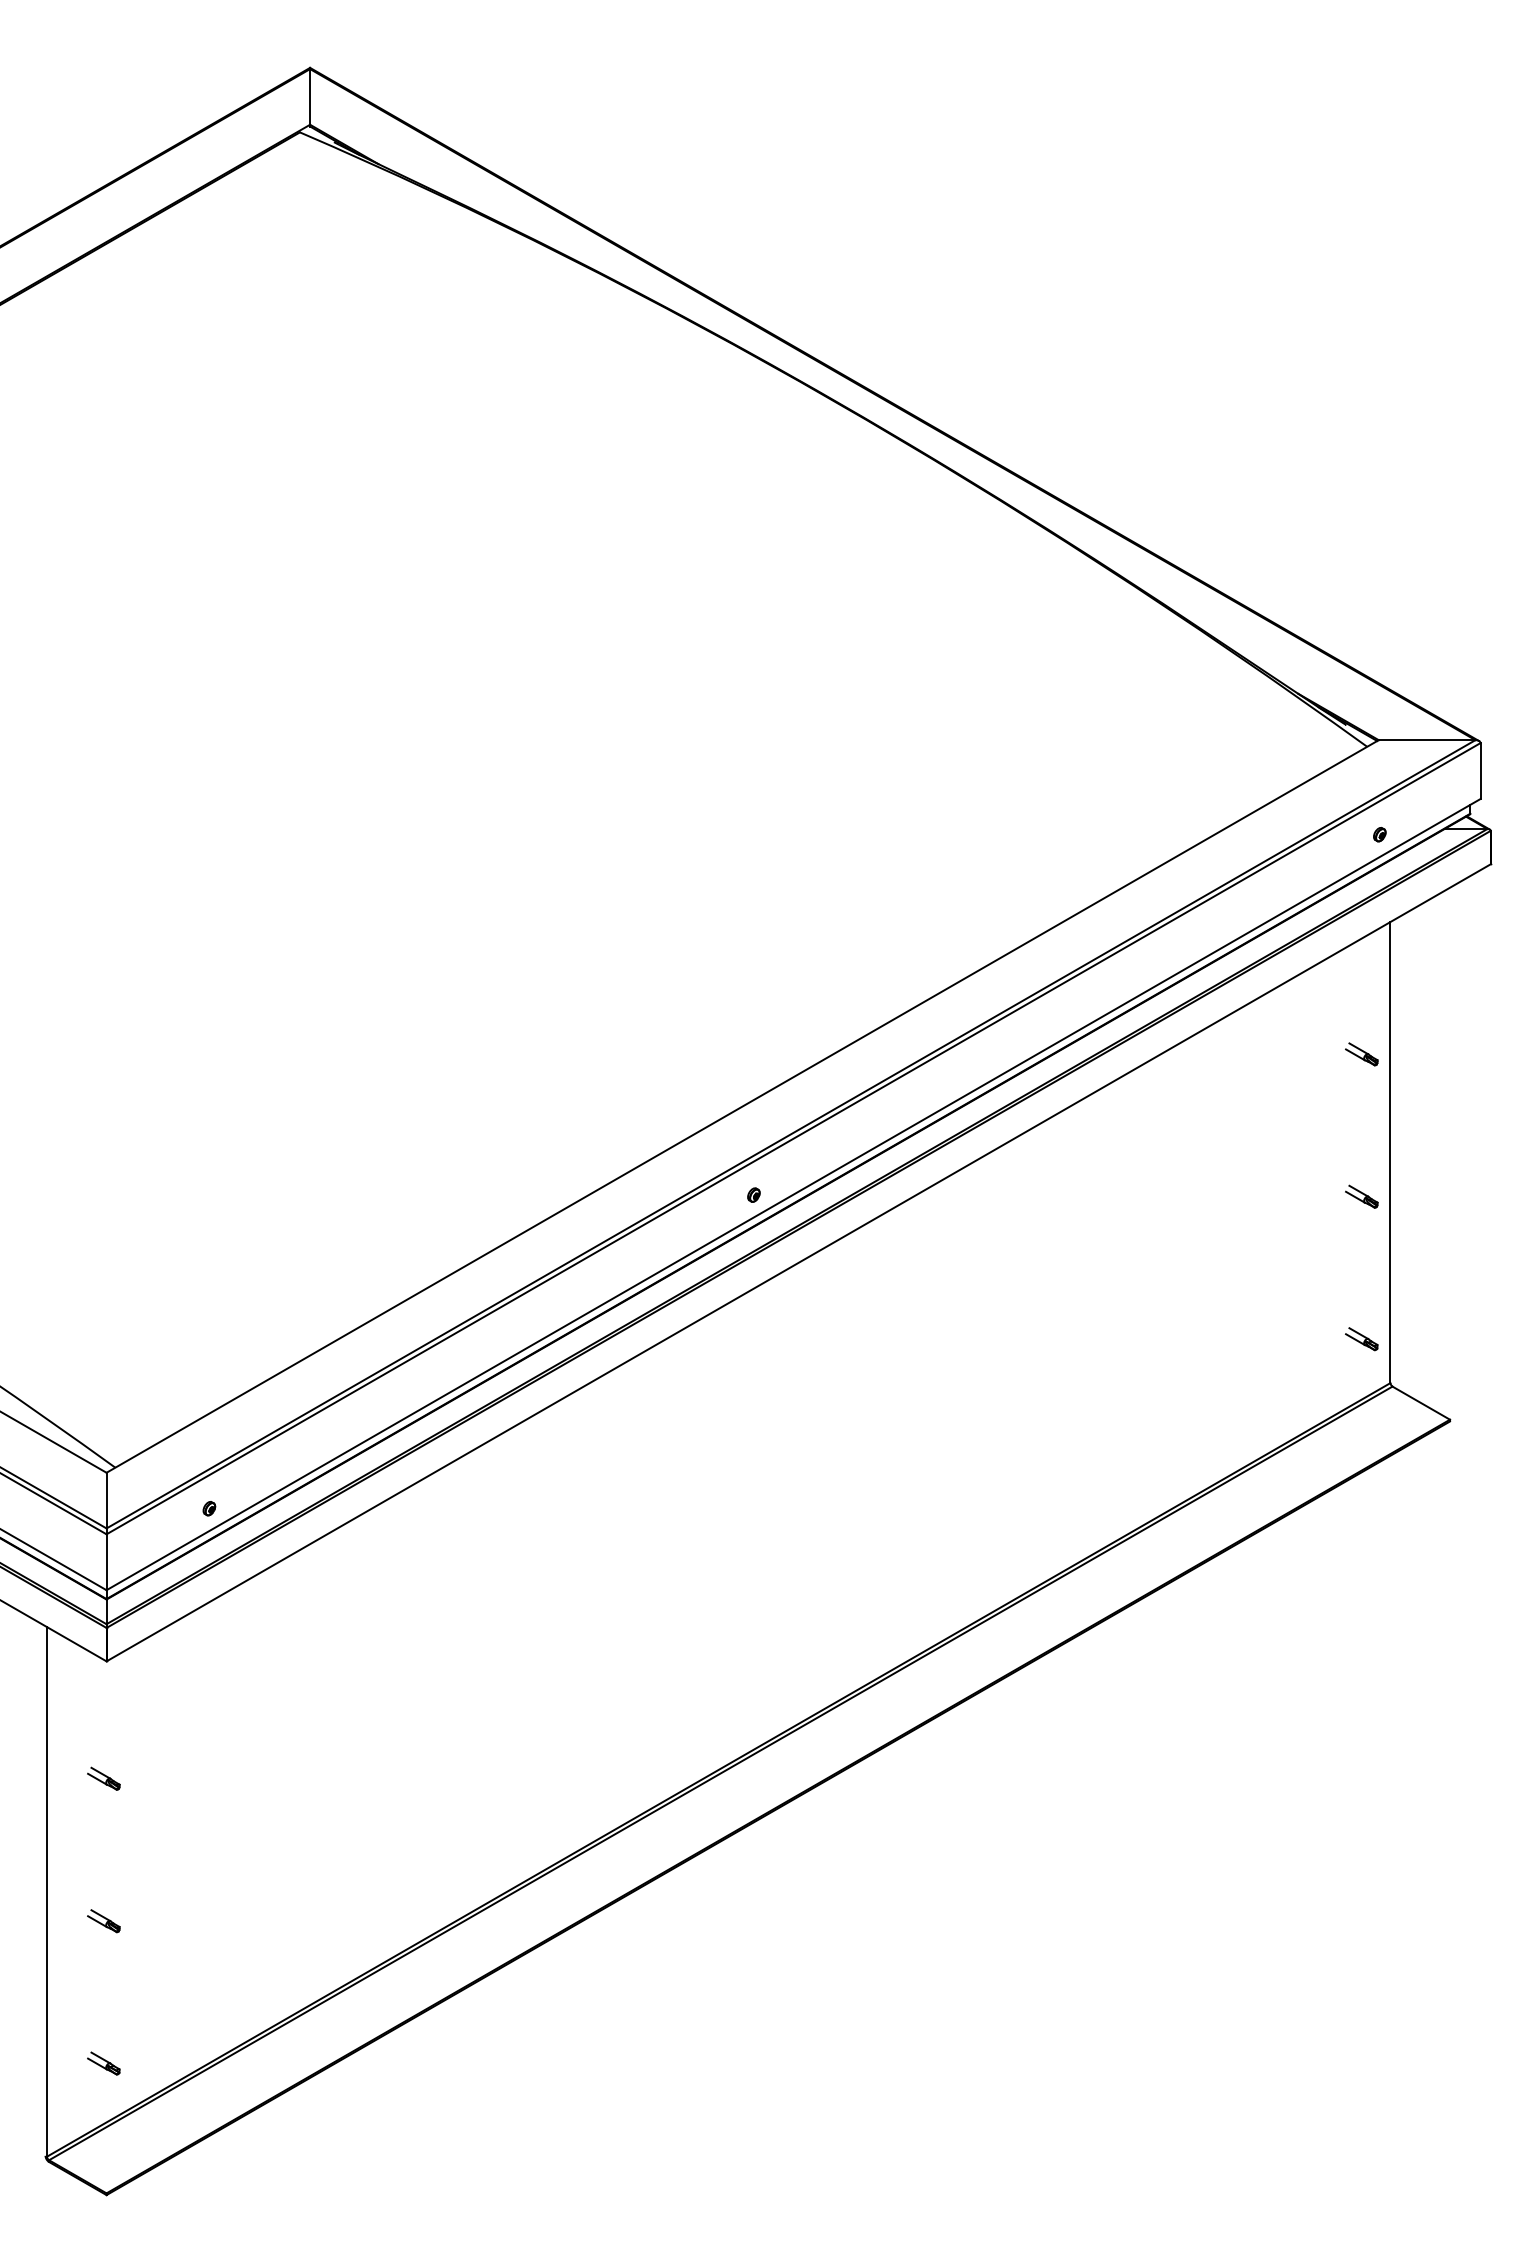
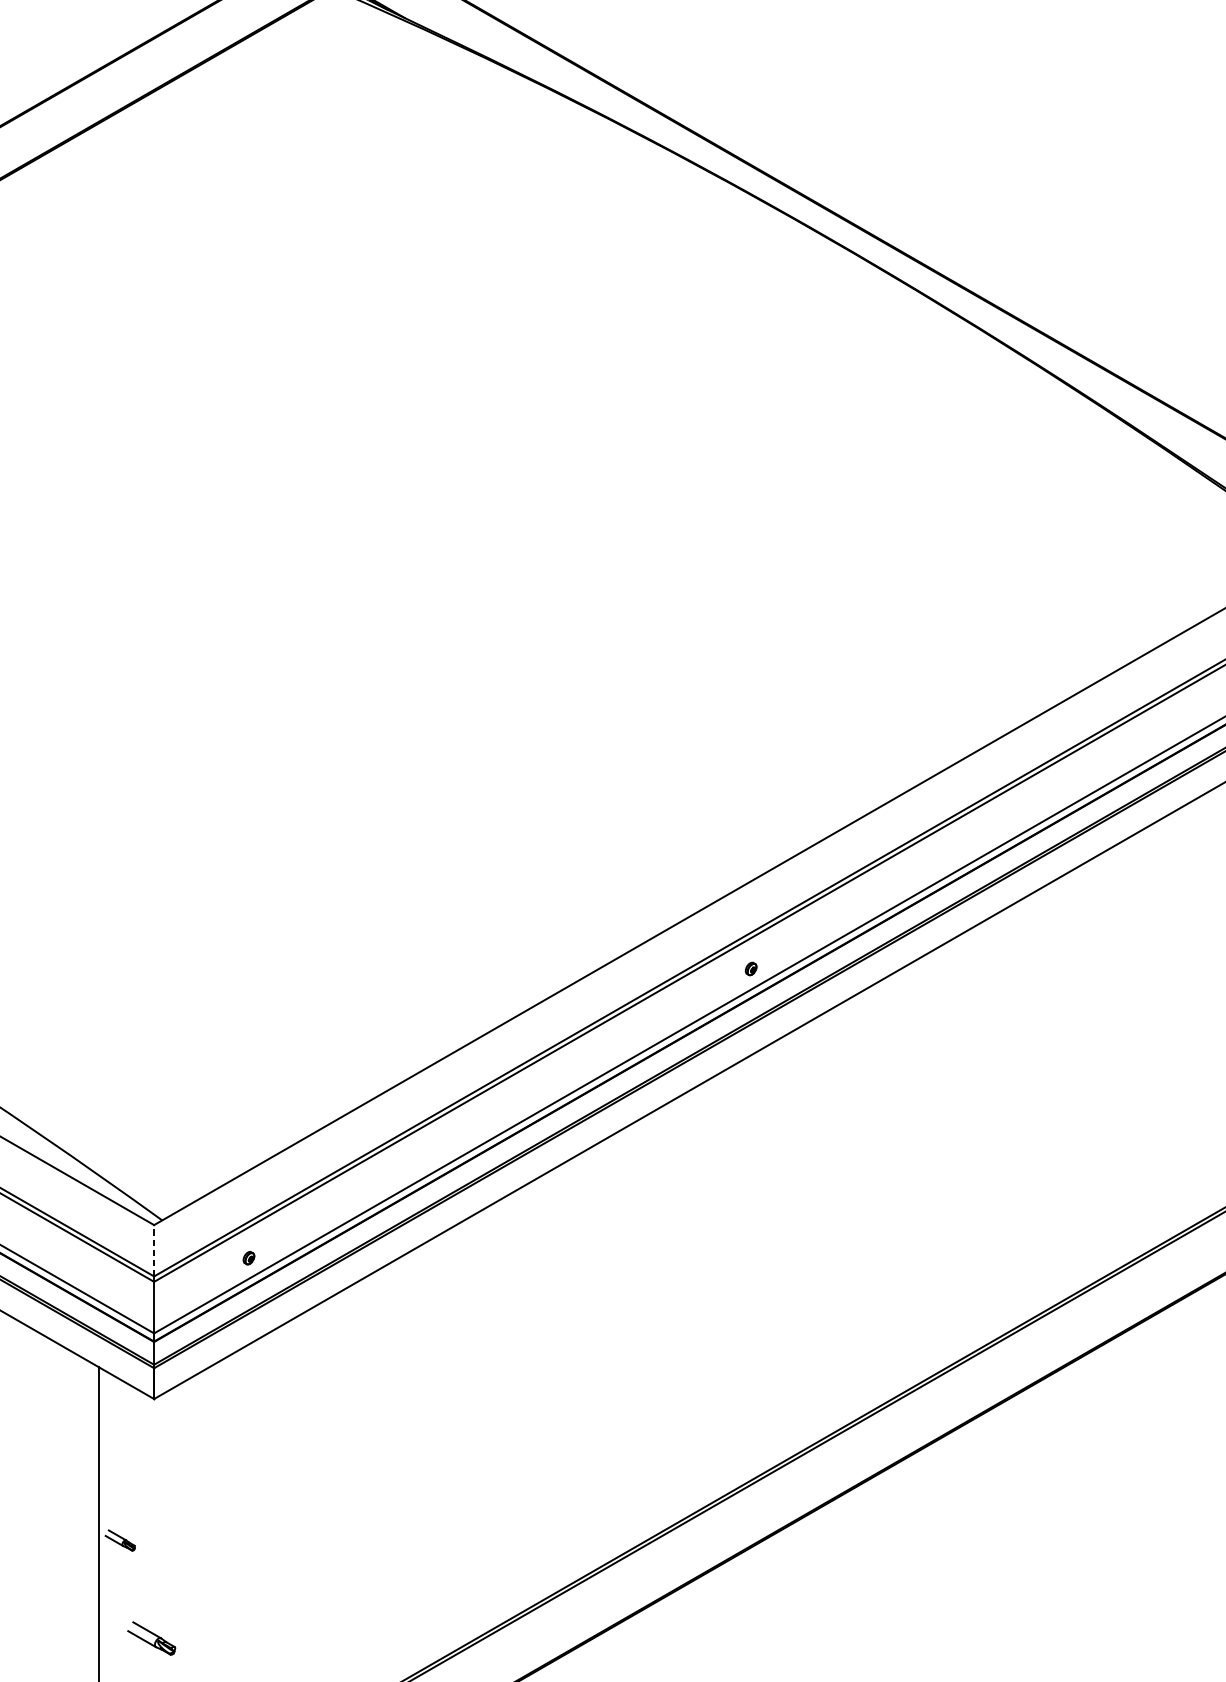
line: (106, 1500) -> (154, 1250), solid -> dashed
part: (103, 1778) -> (119, 1540), moved
part: (103, 1921) -> (151, 1638), size x1.6

